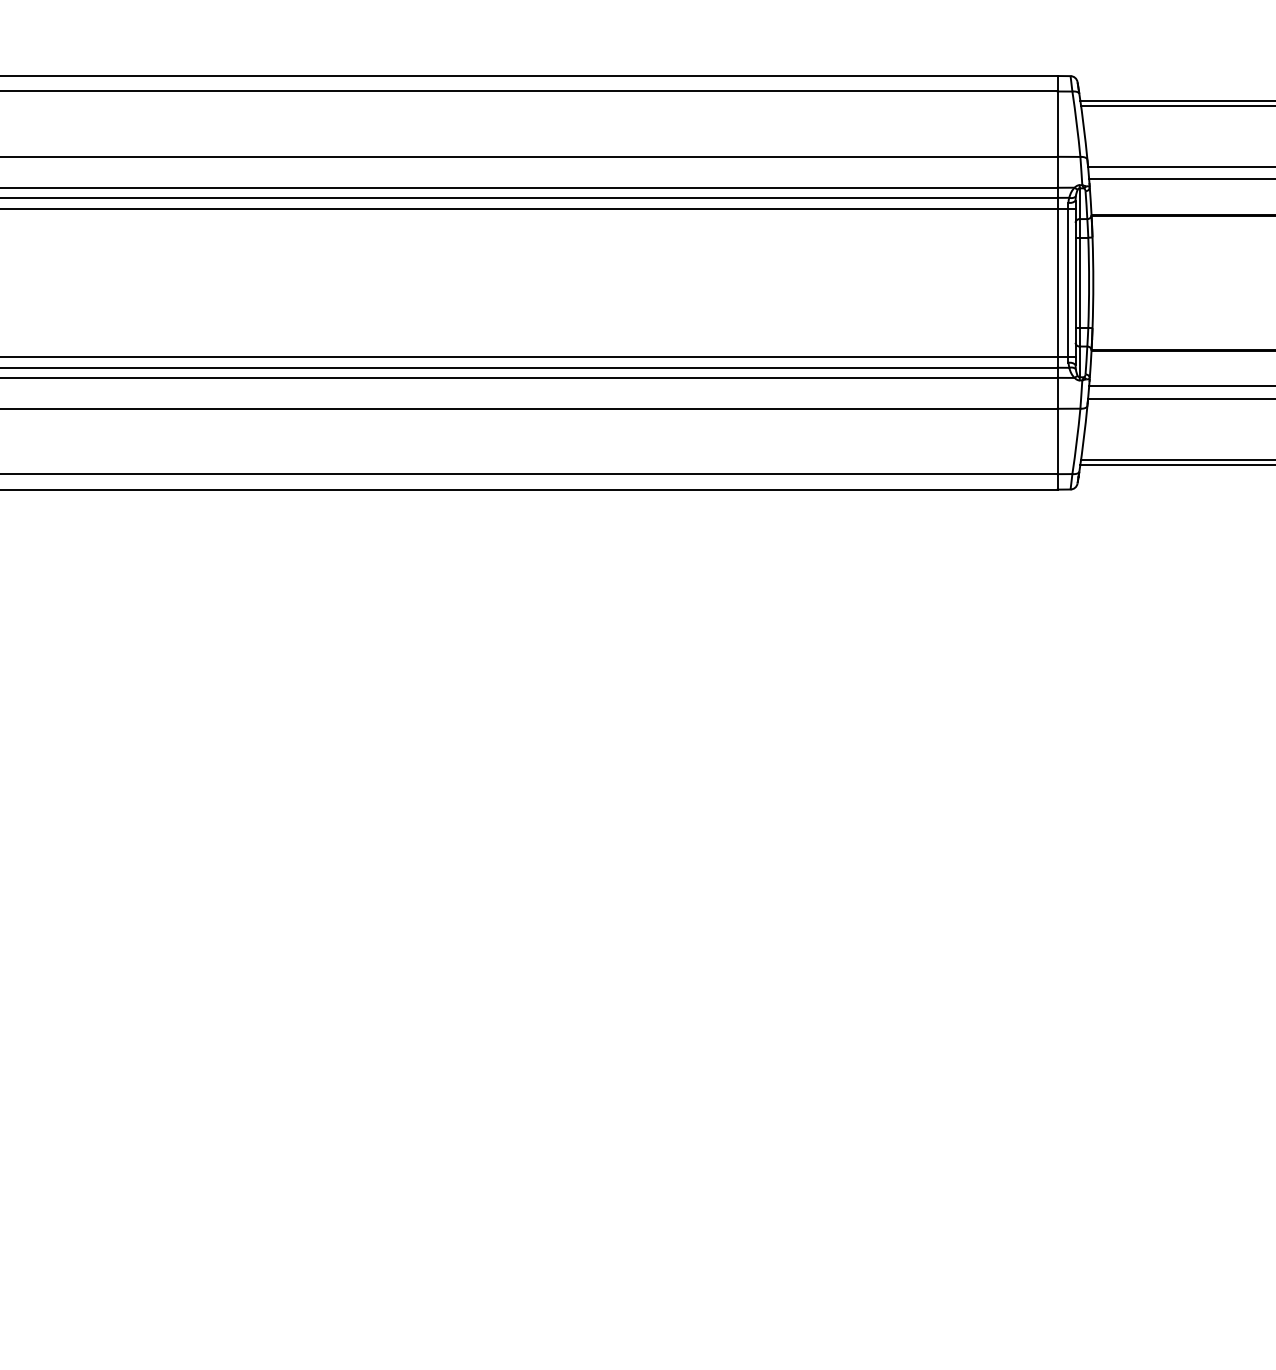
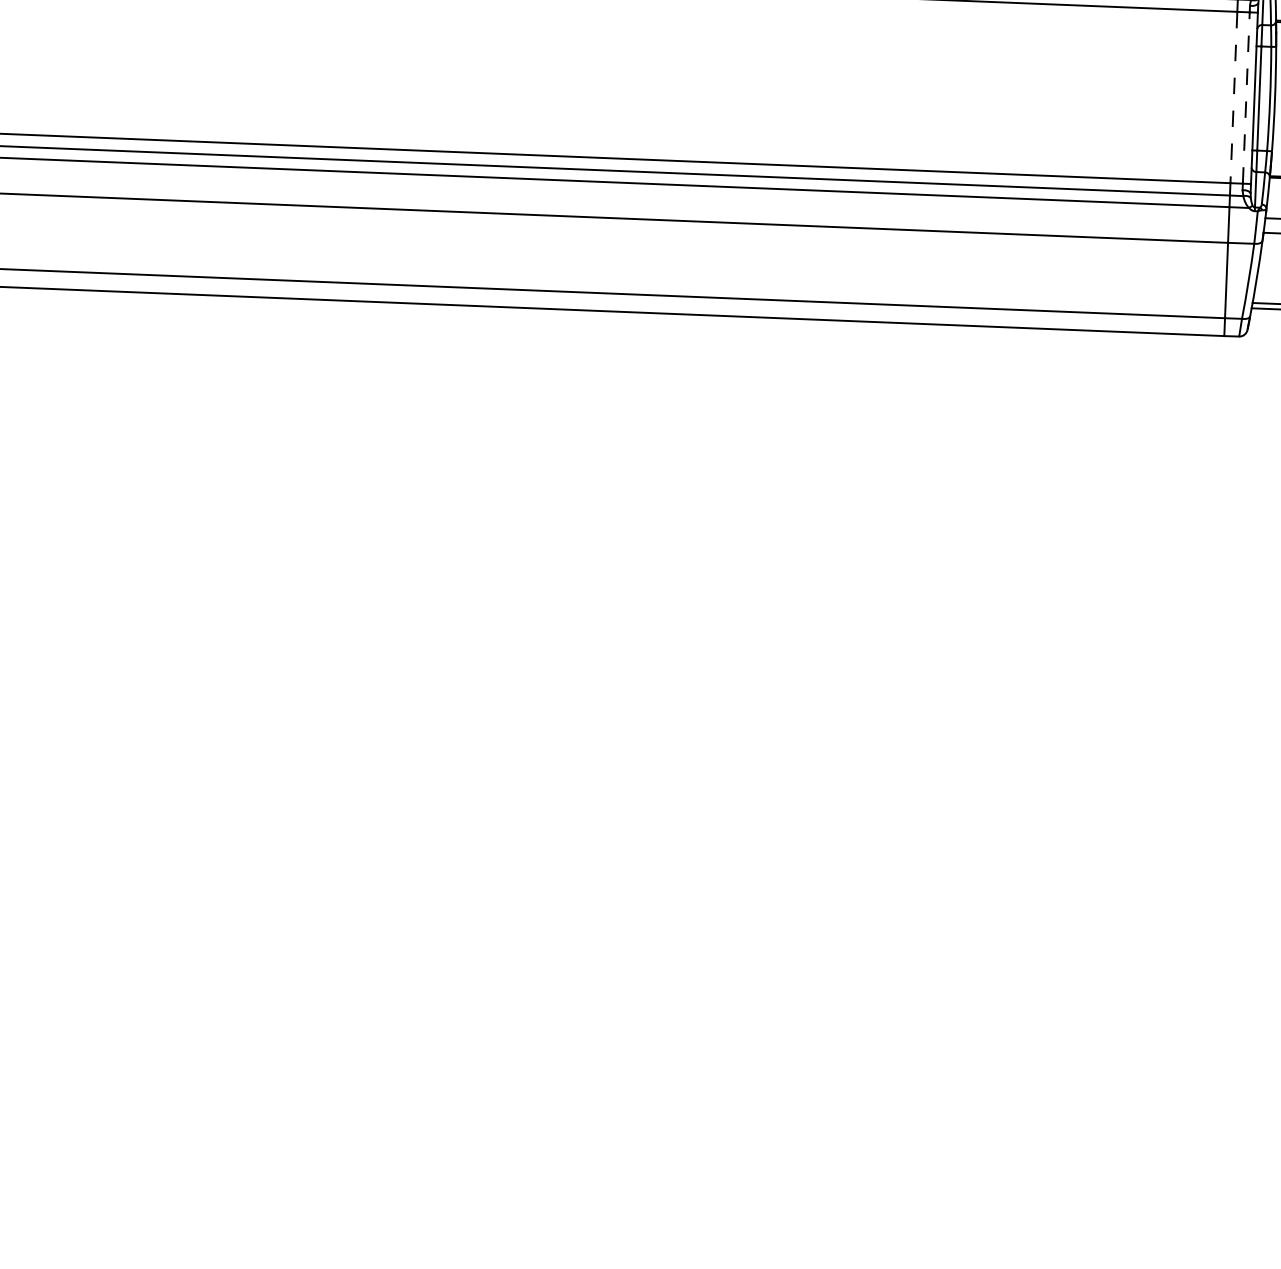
line: (1068, 282) -> (1246, 97), solid -> dashed
line: (1057, 283) -> (1233, 98), solid -> dashed

